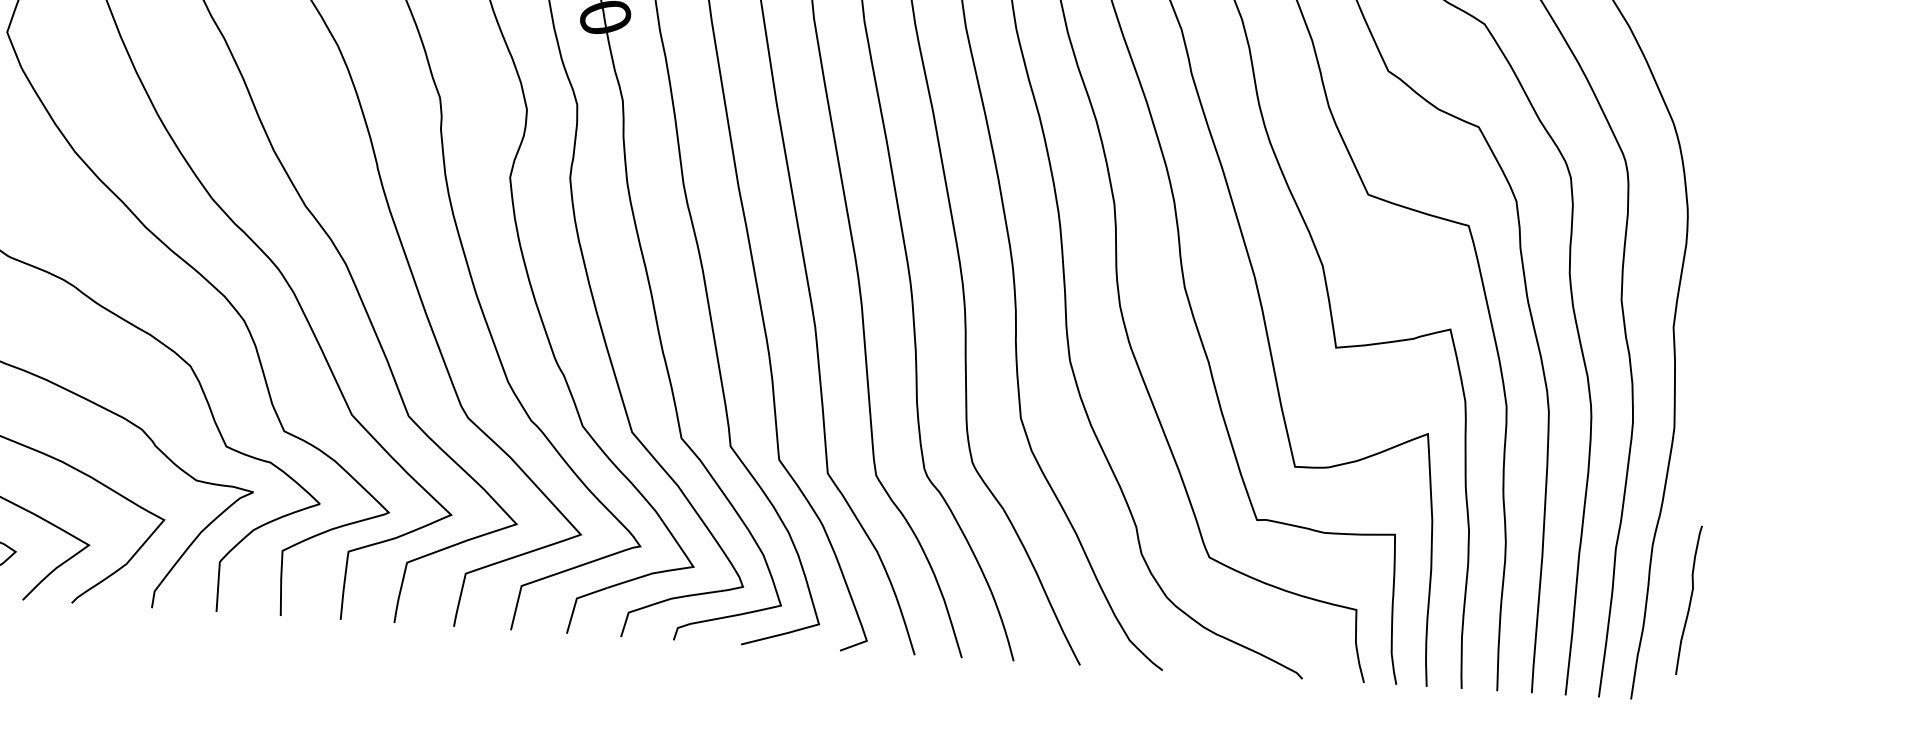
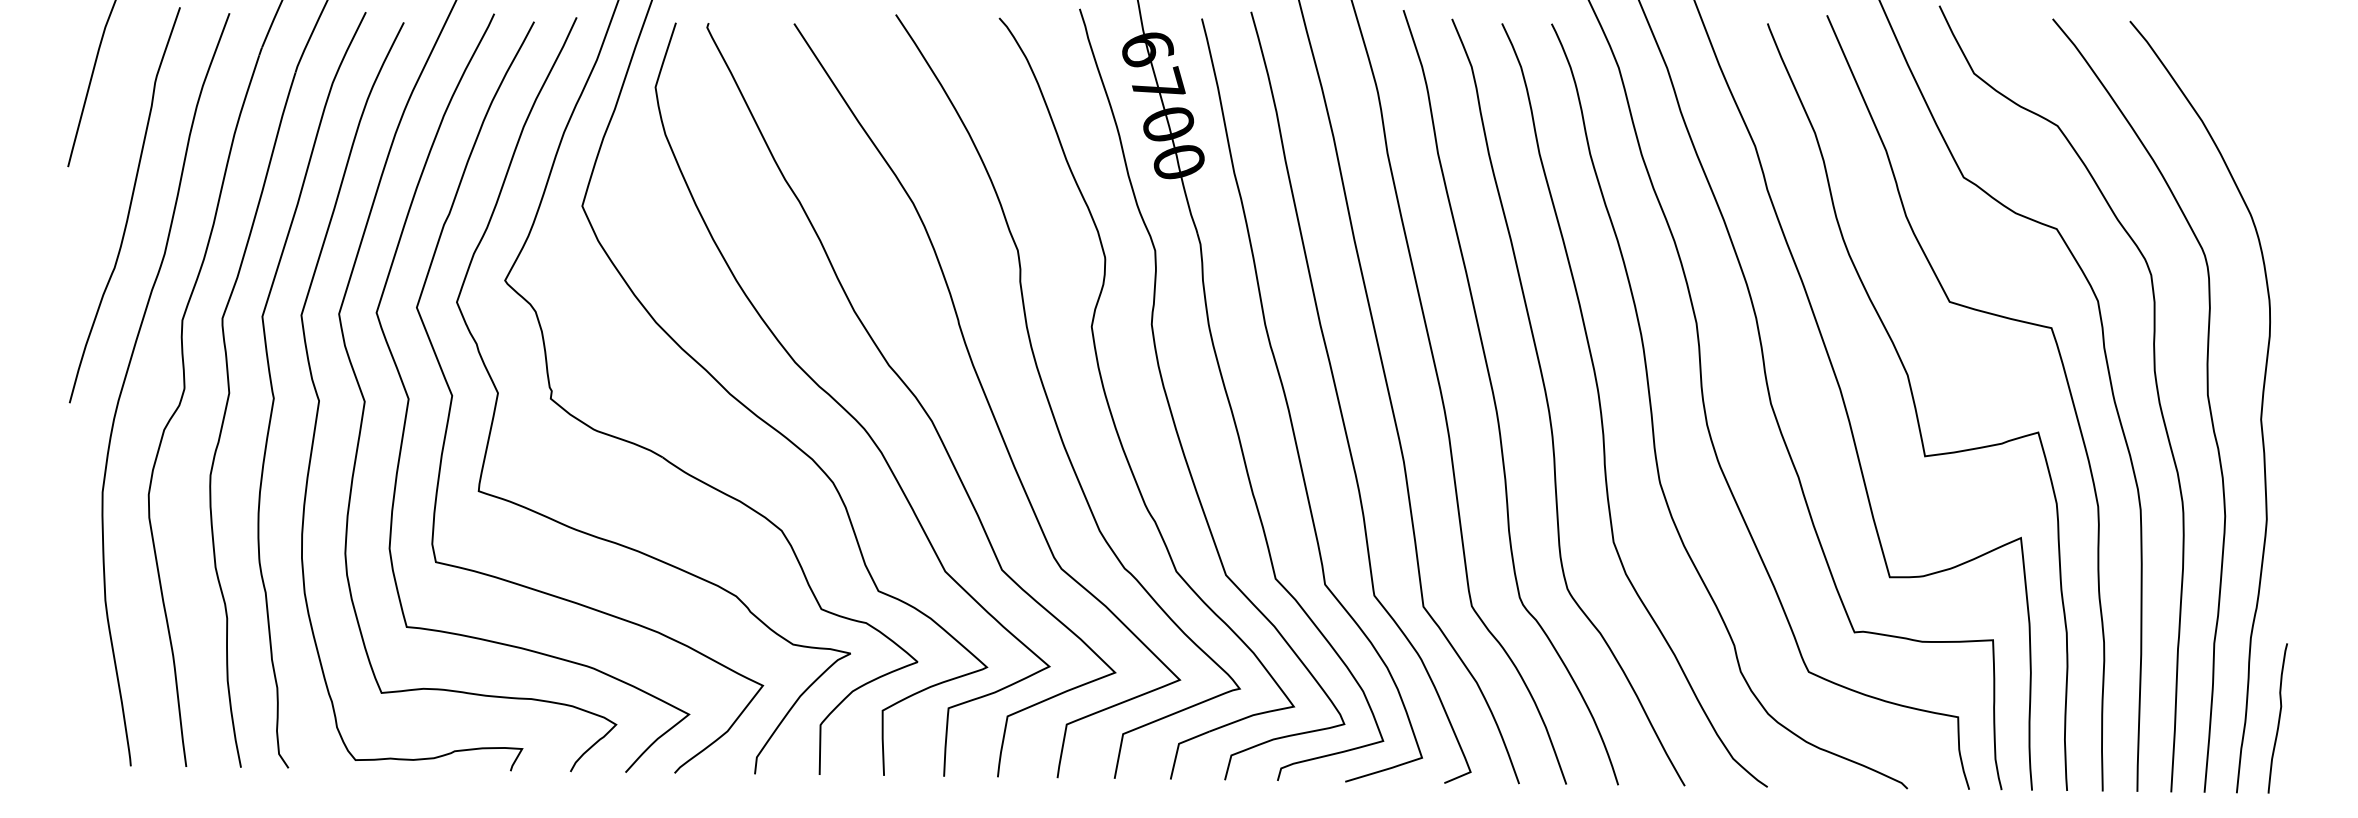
curve: (1689, 600) -> (2278, 718), moved

